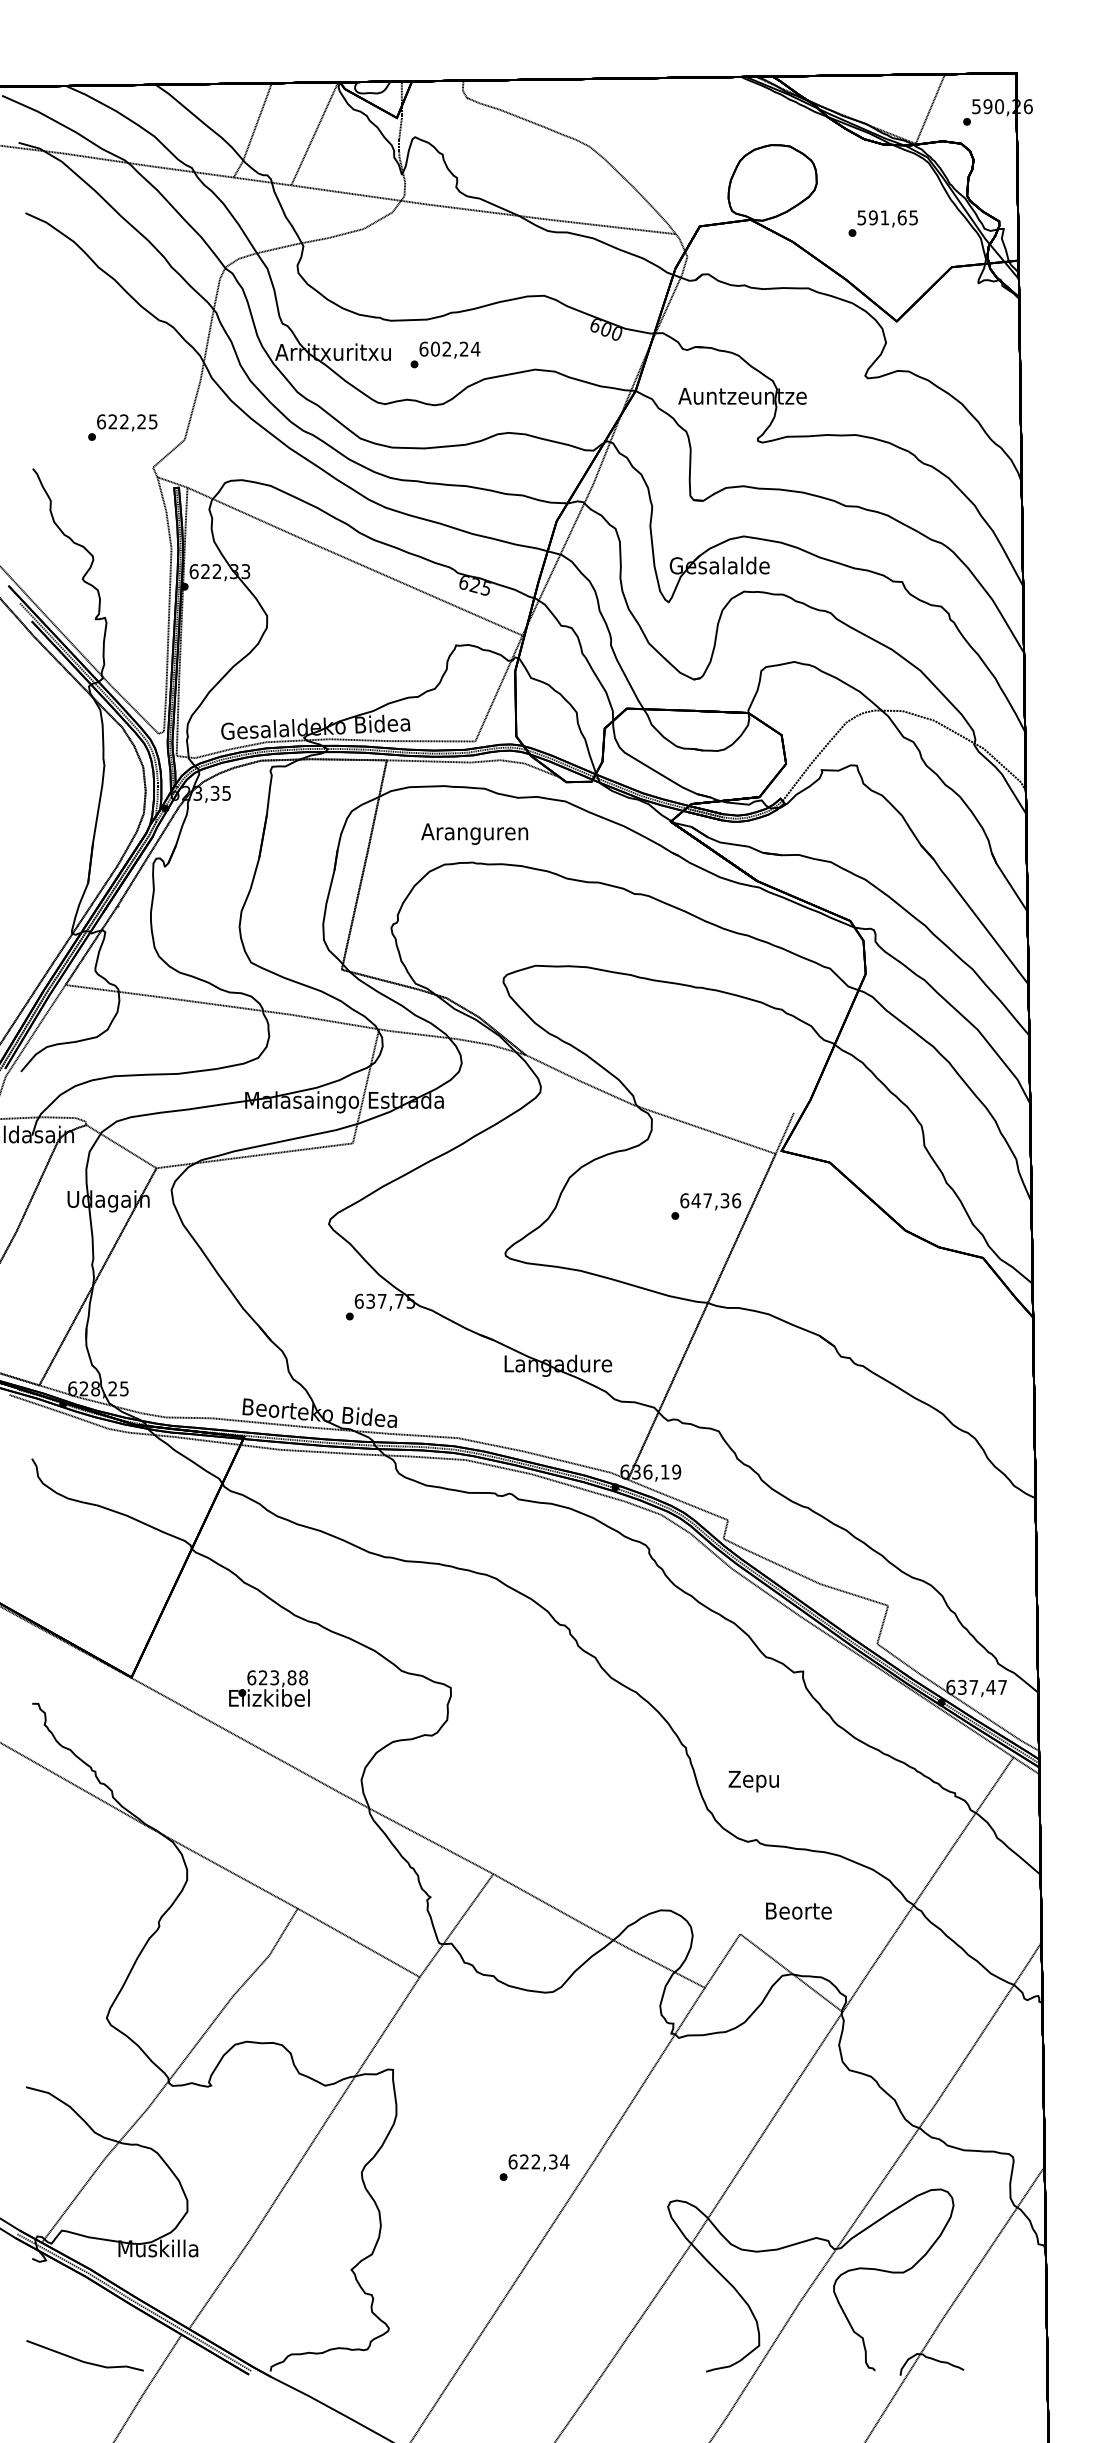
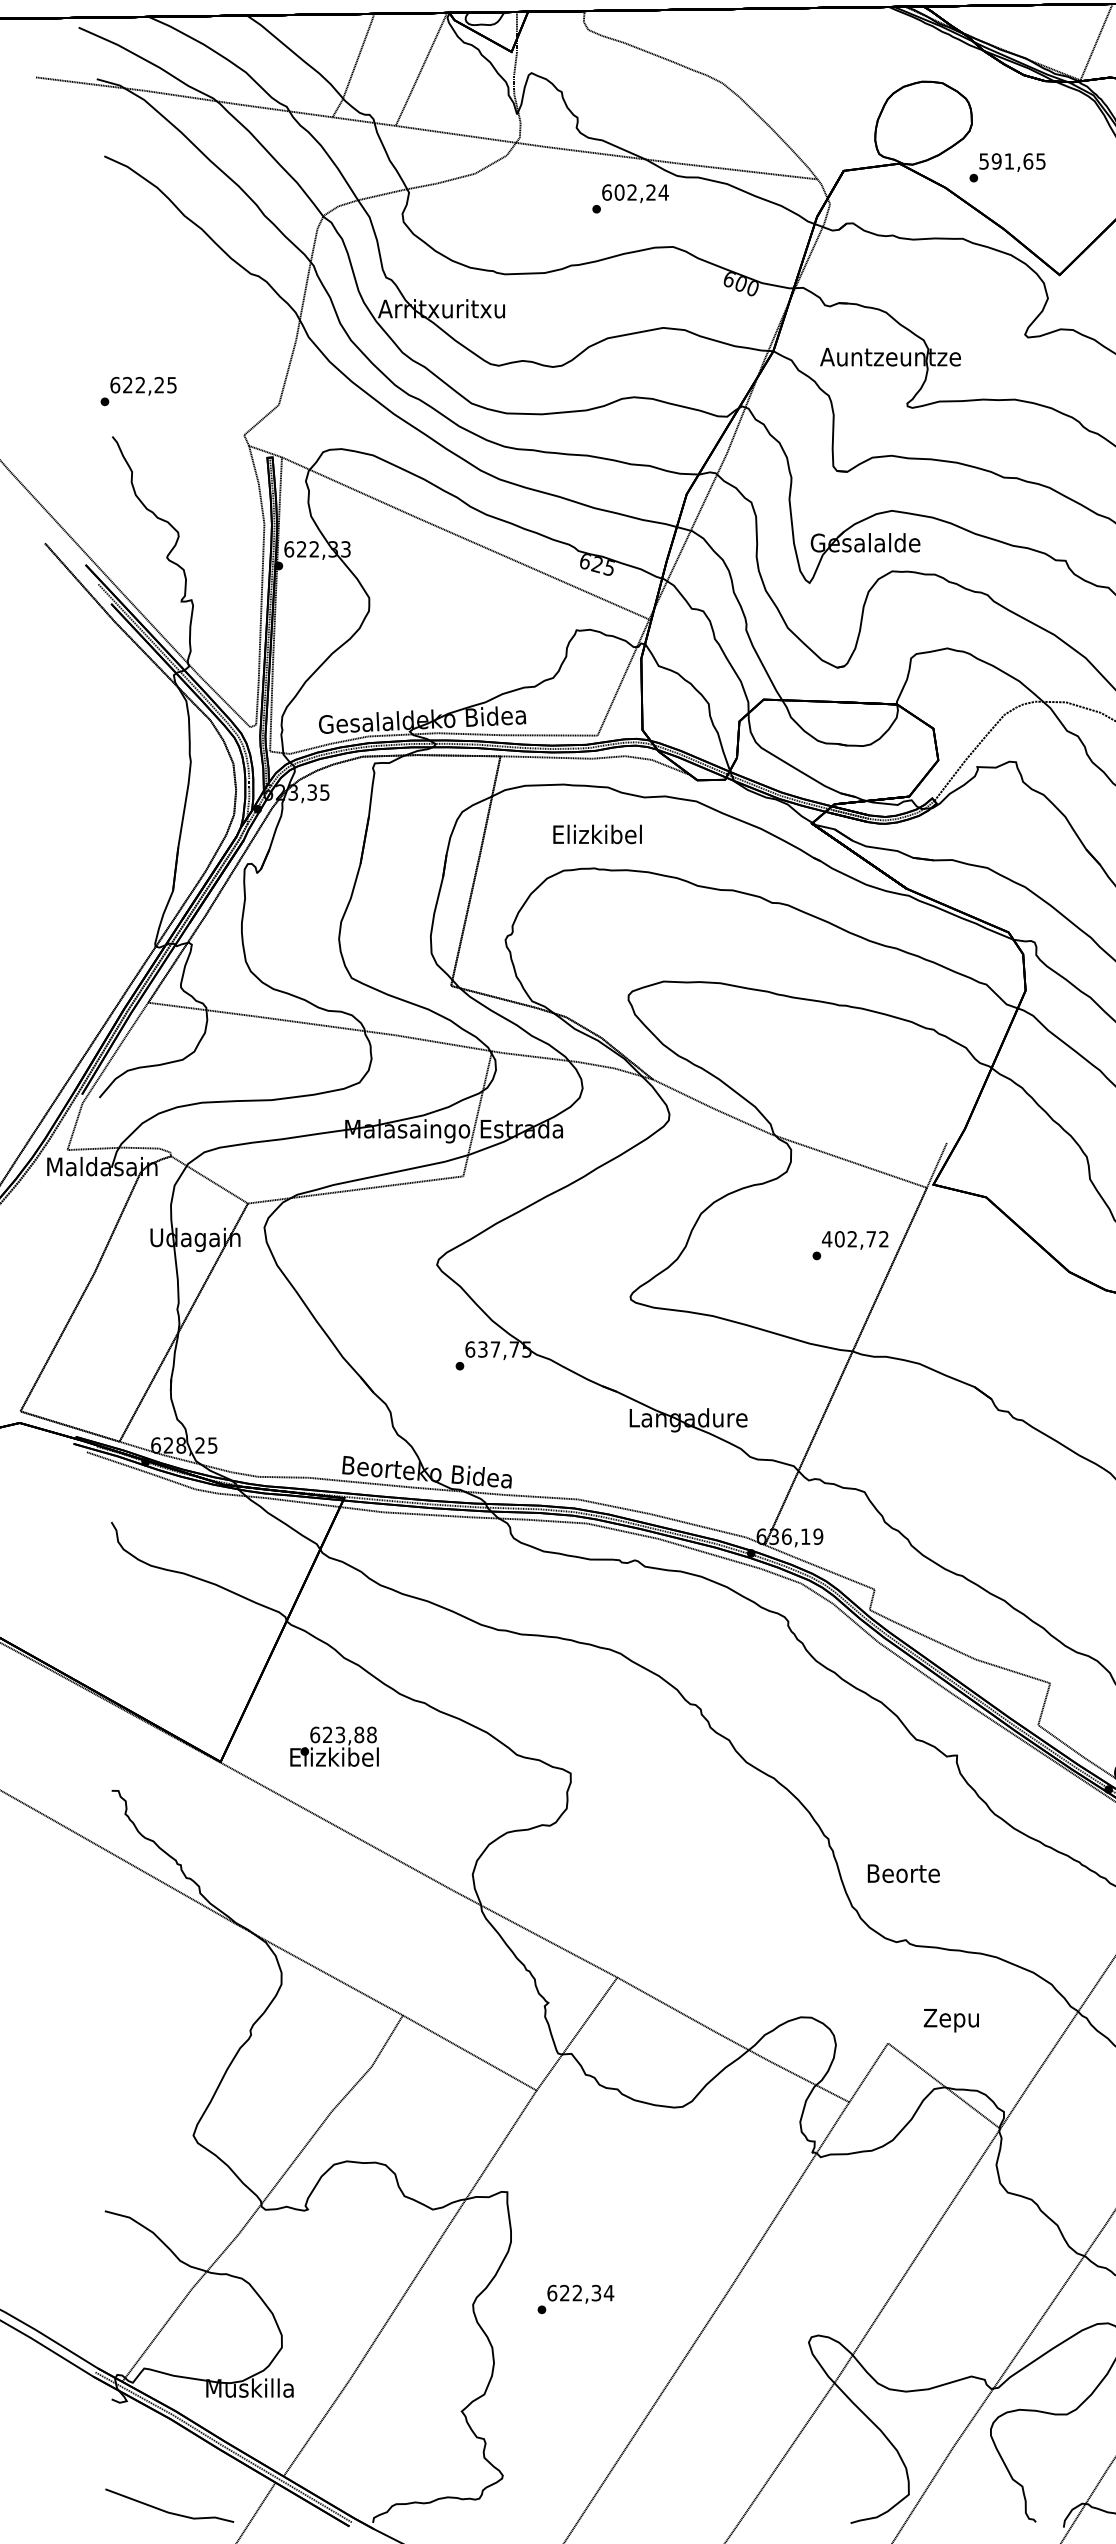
text: (882, 223) -> (1006, 167), moved
text: (445, 354) -> (630, 198), moved
text: (122, 427) -> (138, 391), moved
text: (474, 833) -> (596, 836), Aranguren -> Elizkibel
text: (710, 1200) -> (855, 1238), 647,36 -> 402,72
text: (269, 1688) -> (334, 1746), moved
text: (754, 1781) -> (903, 1876), Zepu -> Beorte
text: (798, 1913) -> (951, 2020), Beorte -> Zepu
text: (534, 2167) -> (575, 2299), moved

